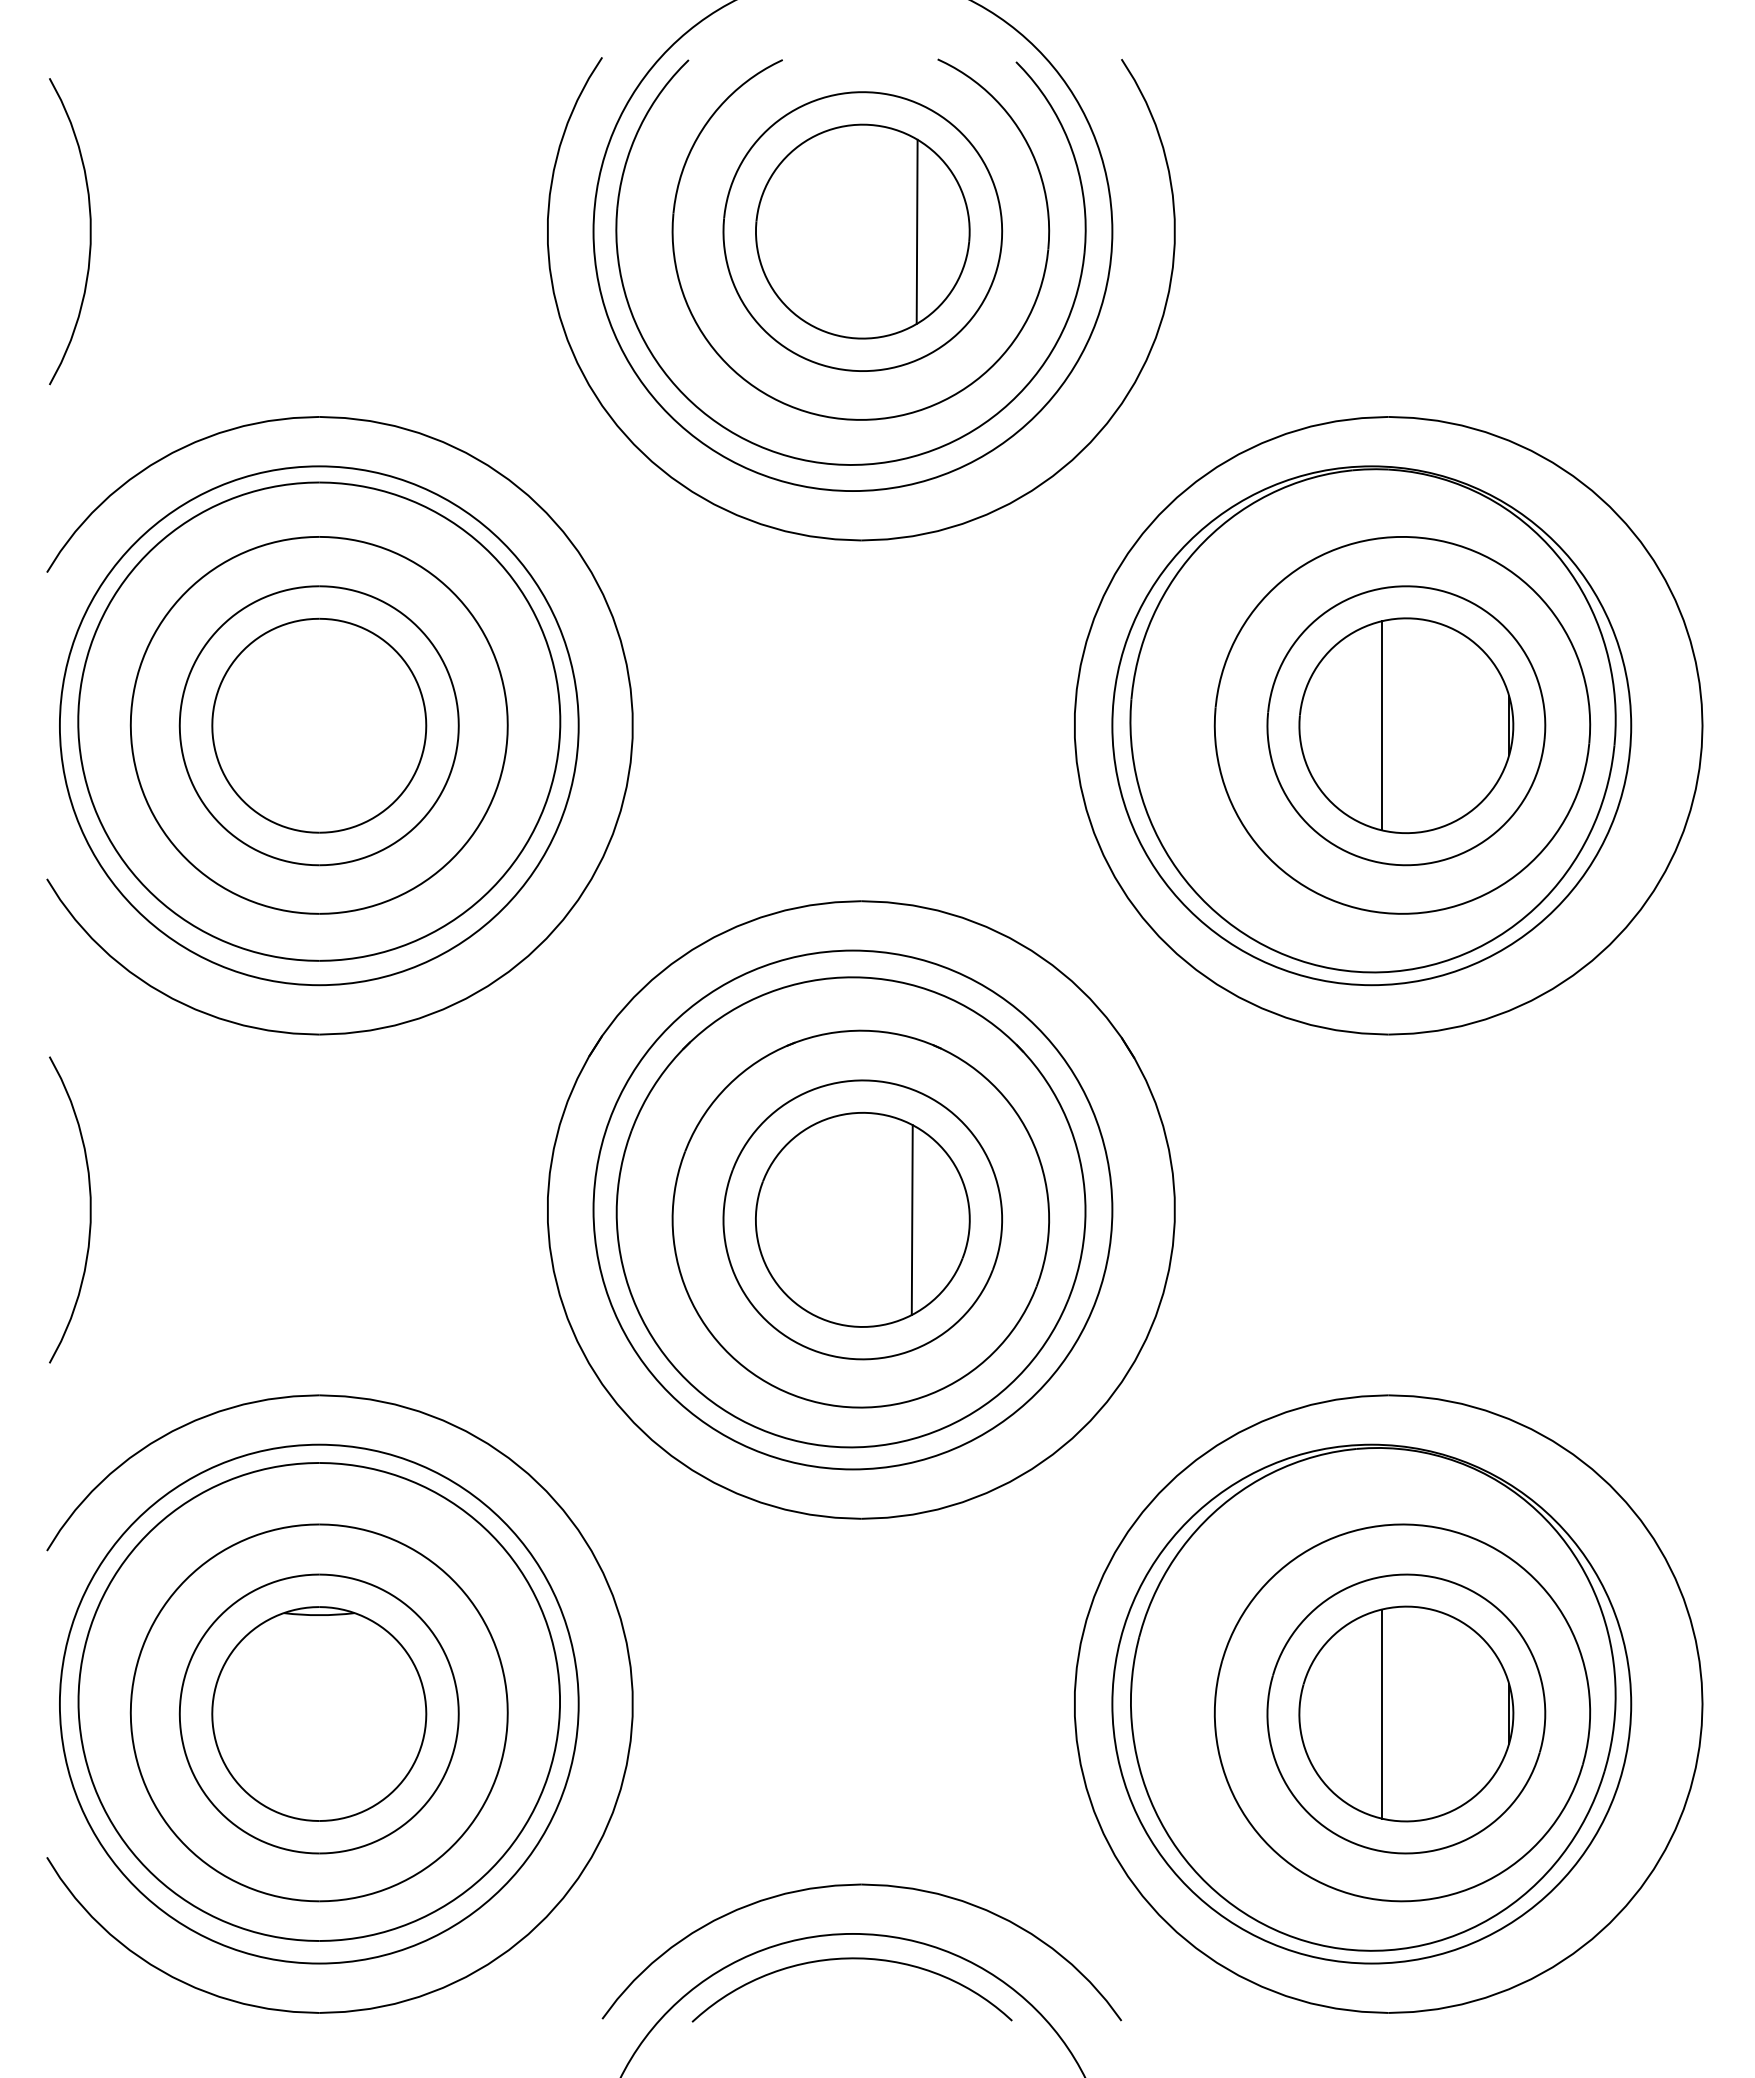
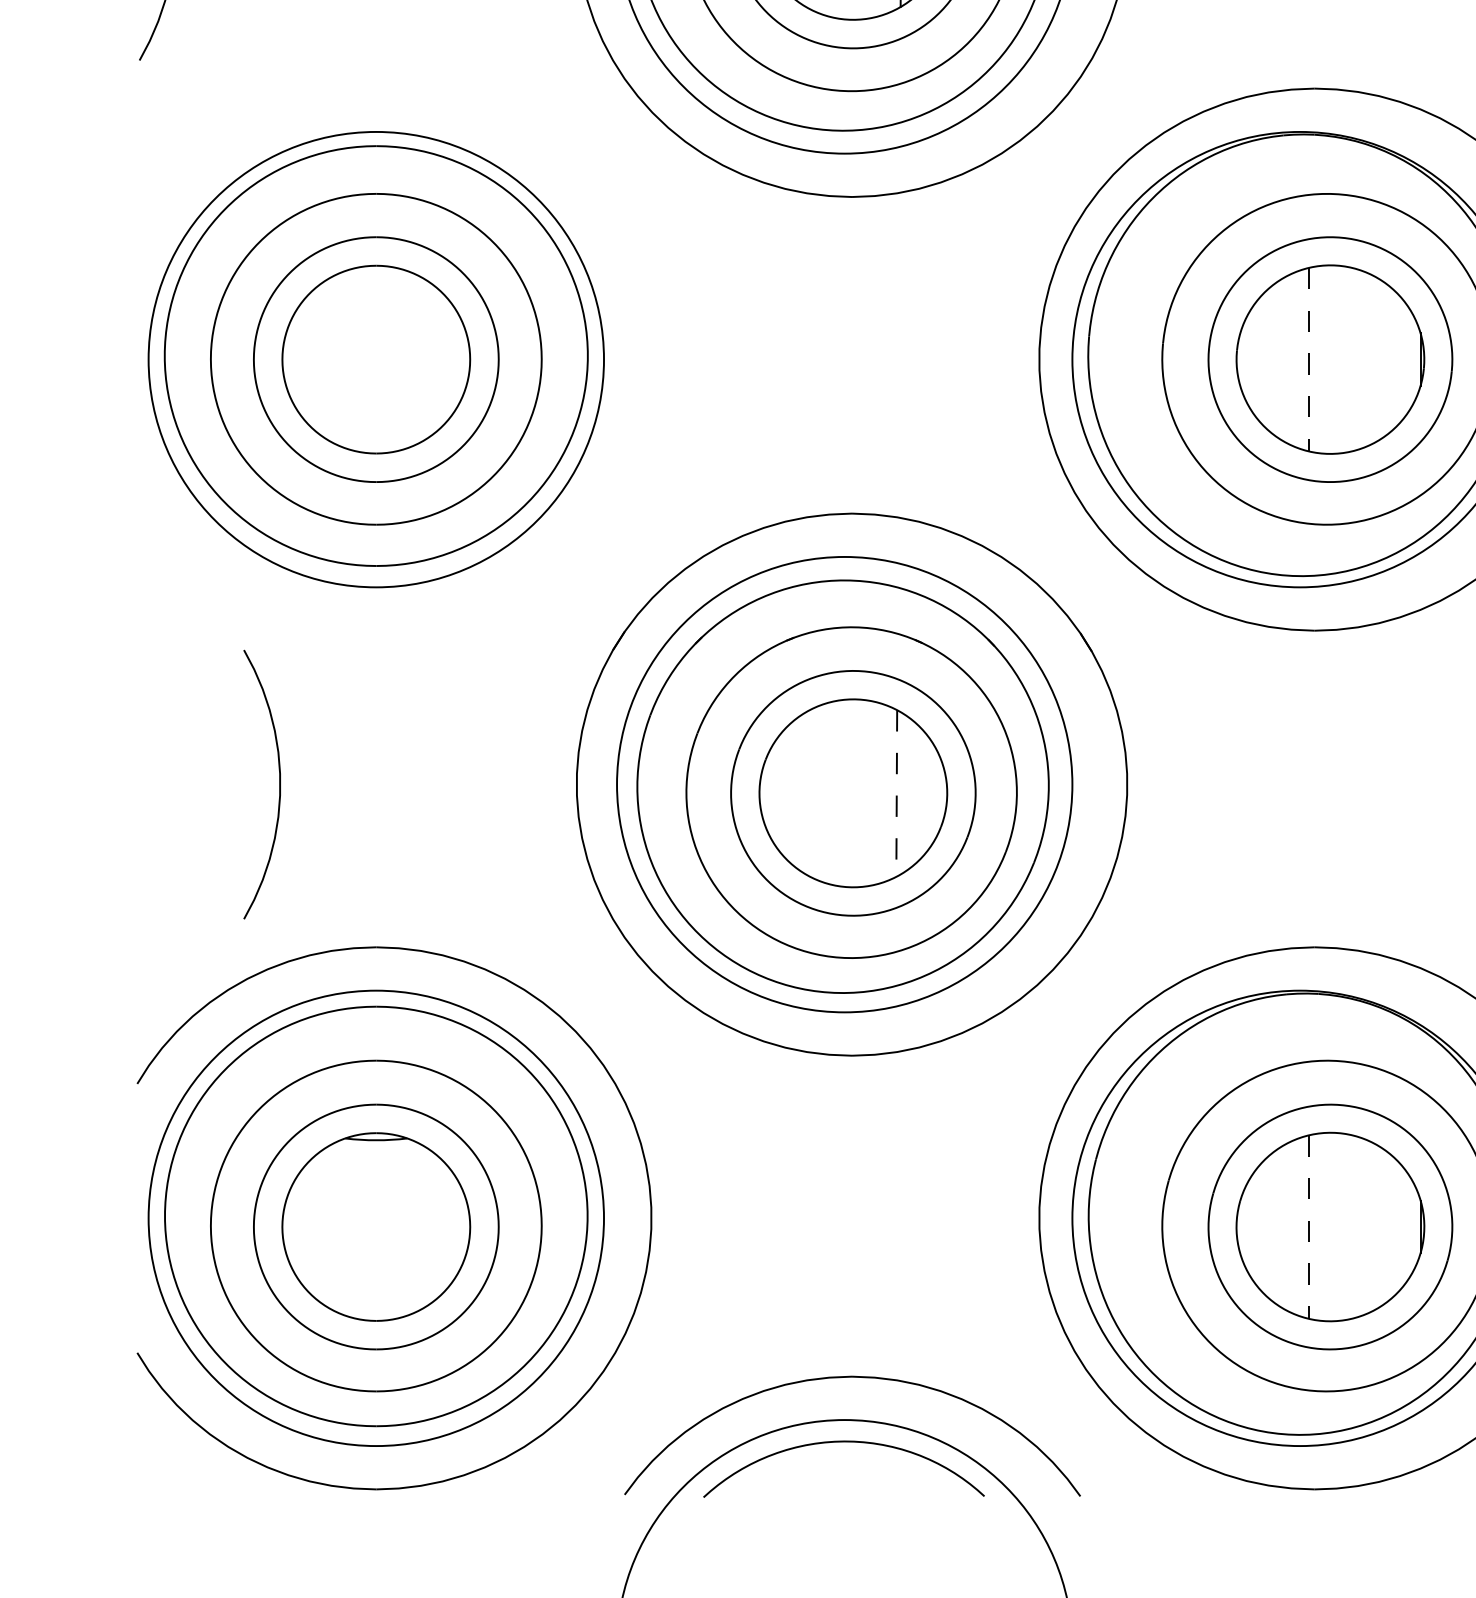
part: (630, 702) -> (649, 339), removed
line: (1381, 726) -> (1308, 360), solid -> dashed
curve: (89, 1209) -> (279, 784), moved
line: (912, 1220) -> (896, 793), solid -> dashed
line: (1381, 1714) -> (1308, 1227), solid -> dashed

